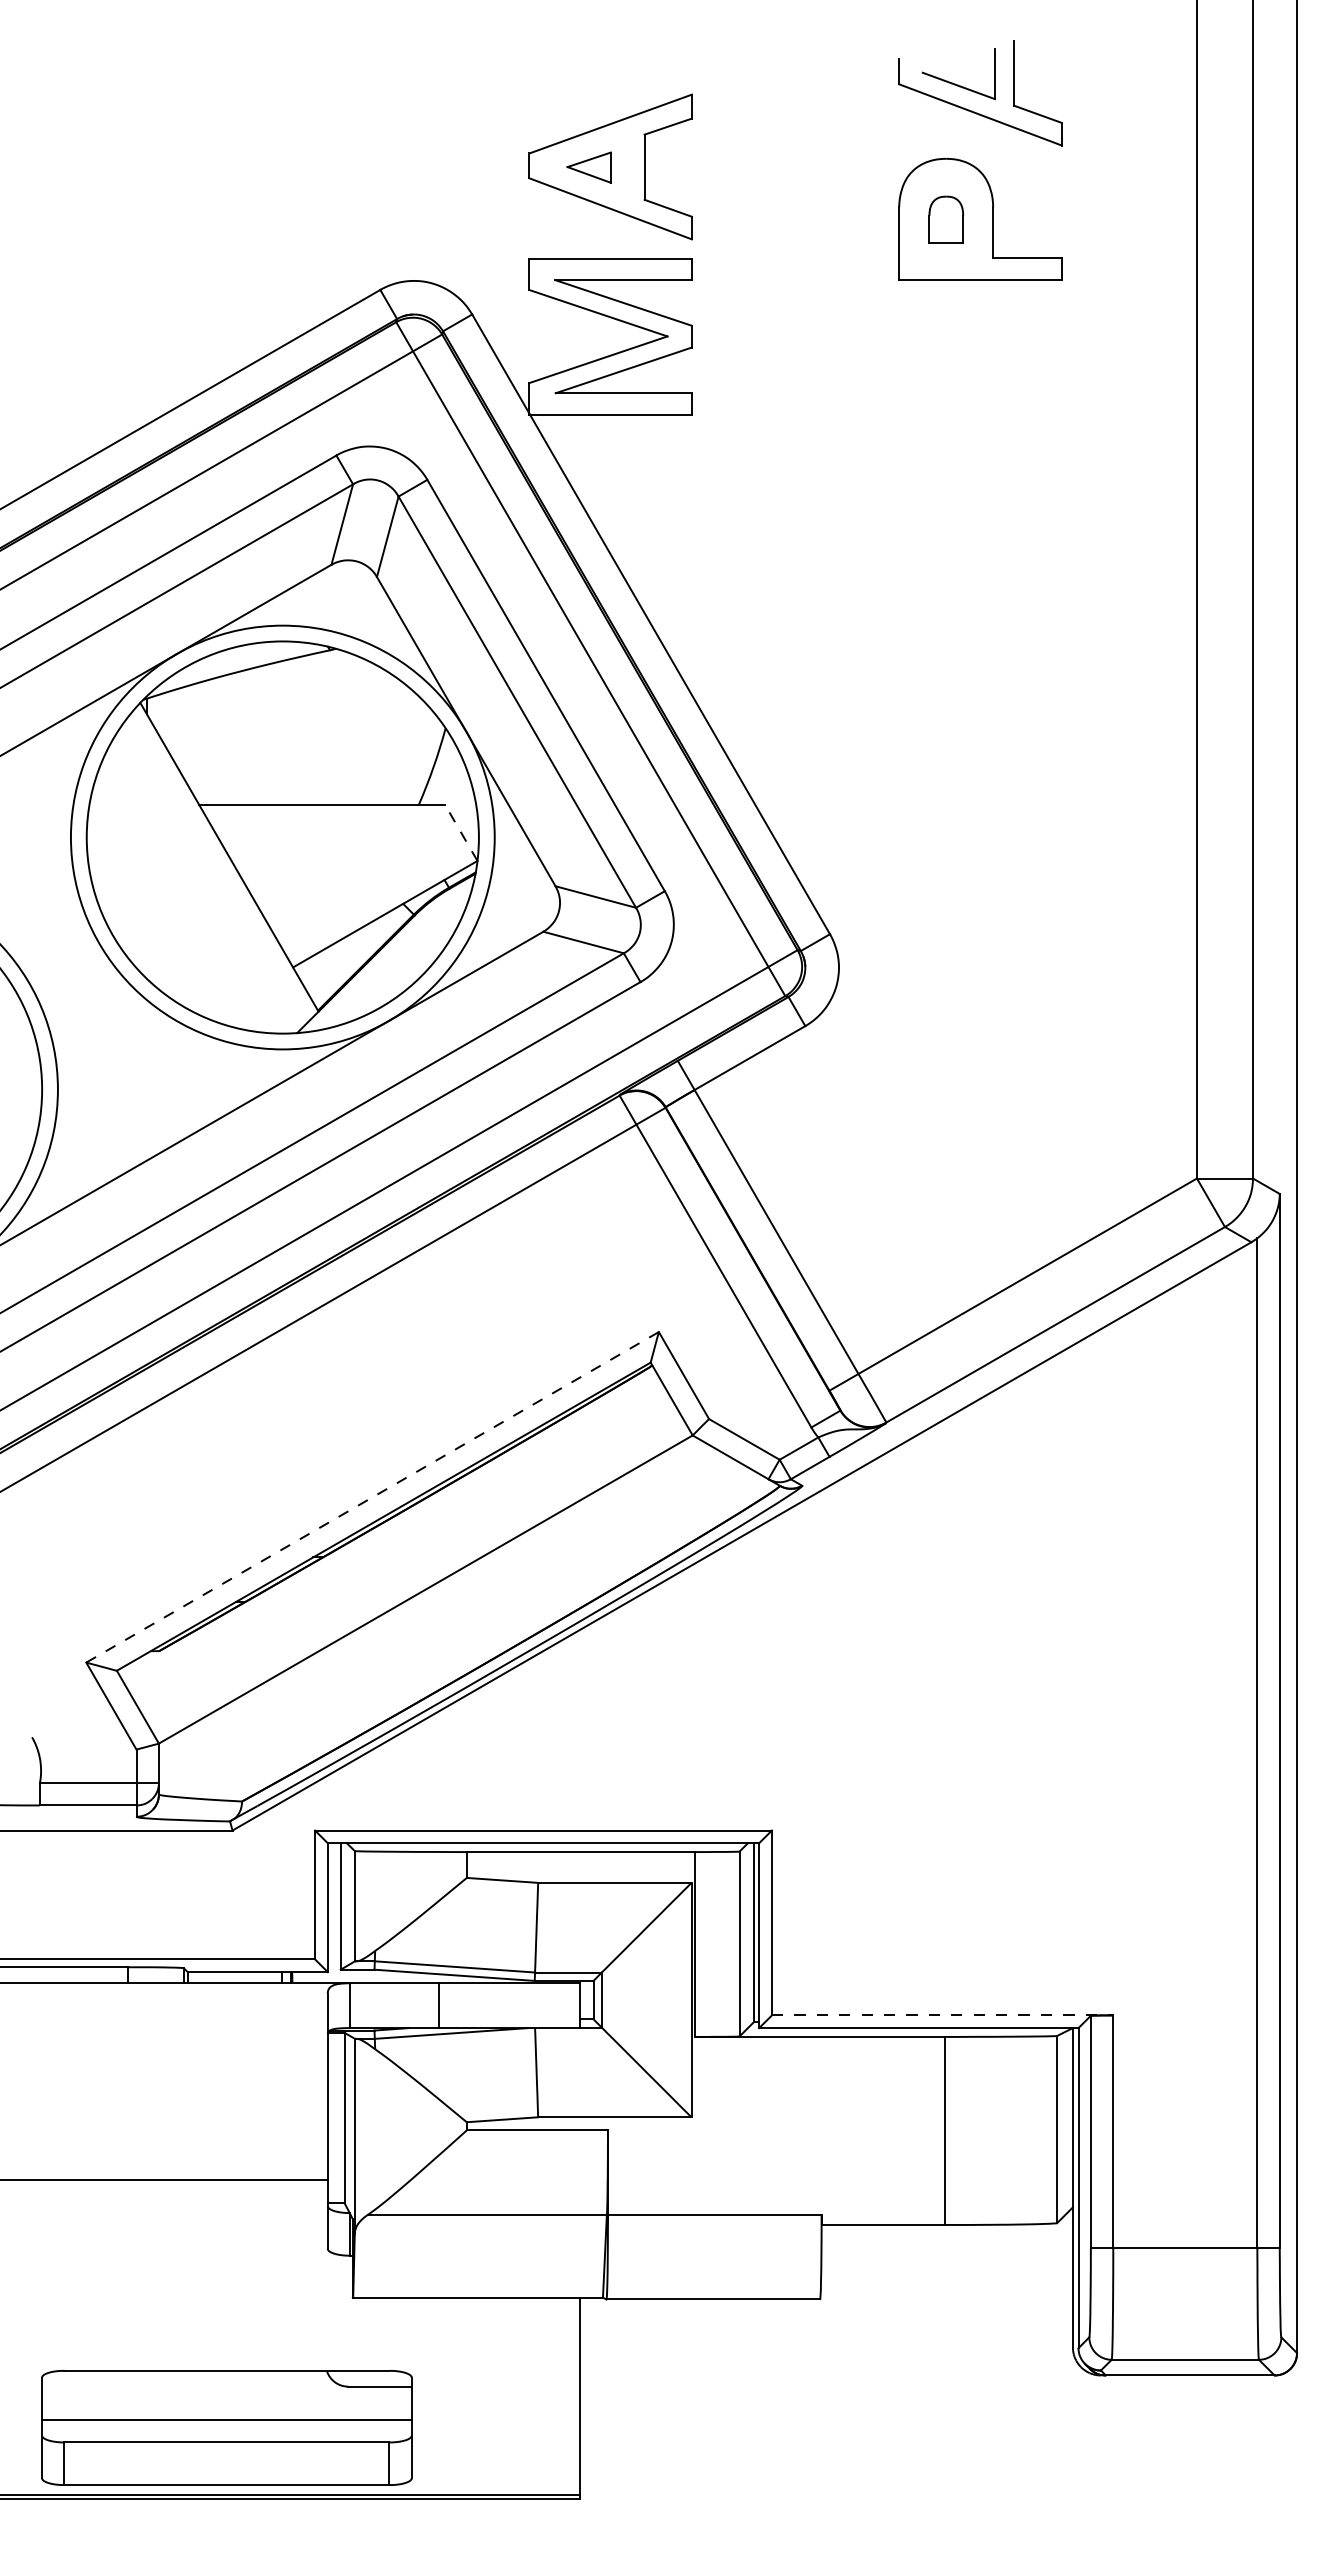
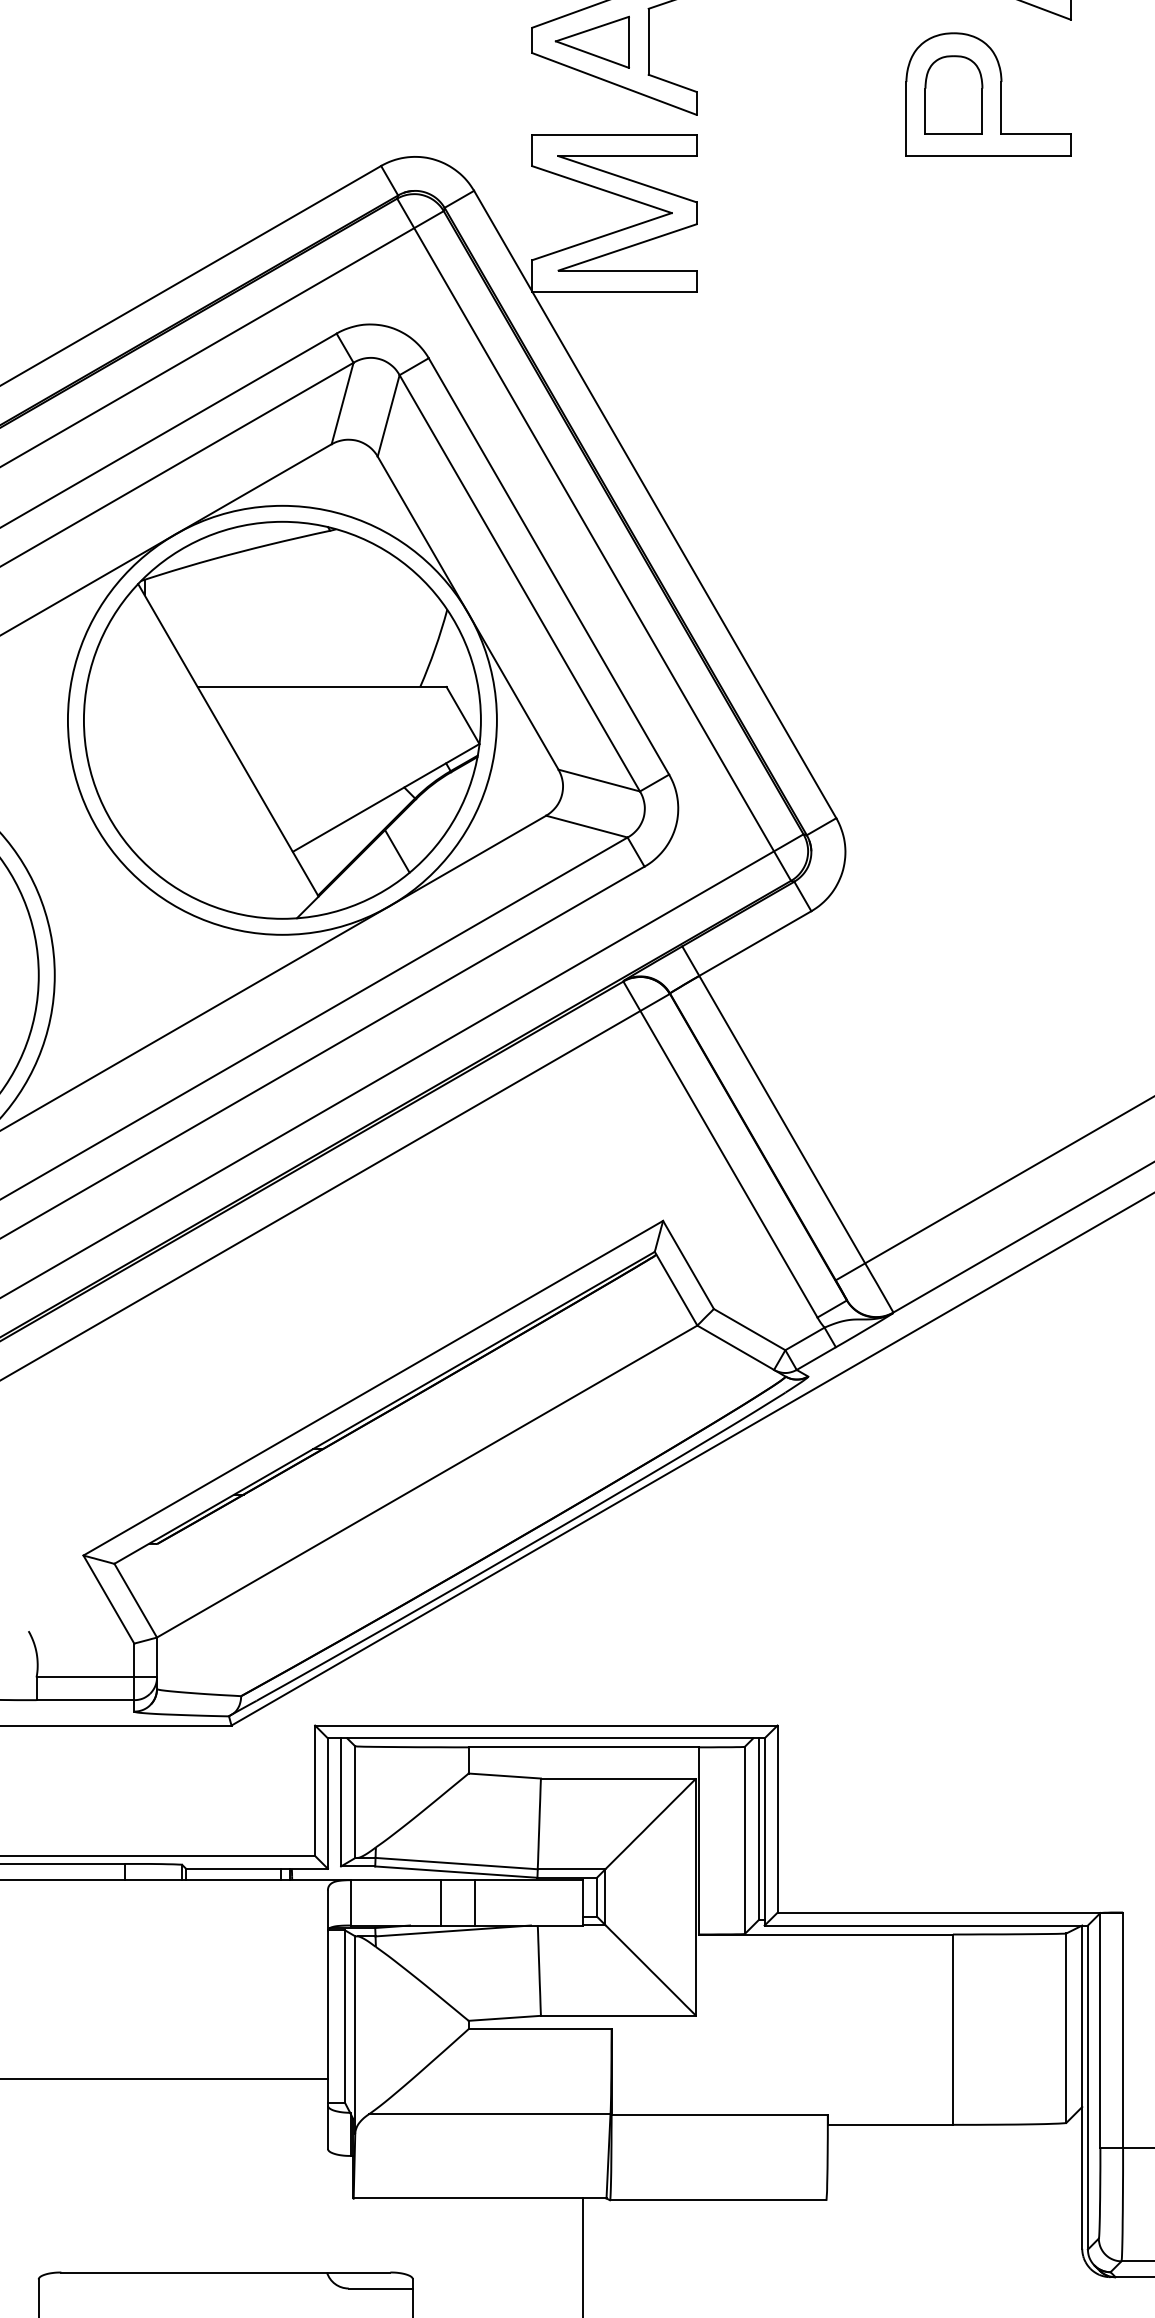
part: (589, 167) -> (592, 42), size x1.67
part: (946, 219) -> (954, 94), size x1.67
line: (461, 832) -> (463, 715), dashed -> solid
line: (396, 967) -> (397, 851), added
line: (372, 1497) -> (373, 1388), dashed -> solid
line: (472, 2005) -> (474, 1902), added
line: (942, 2015) -> (950, 1912), dashed -> solid

